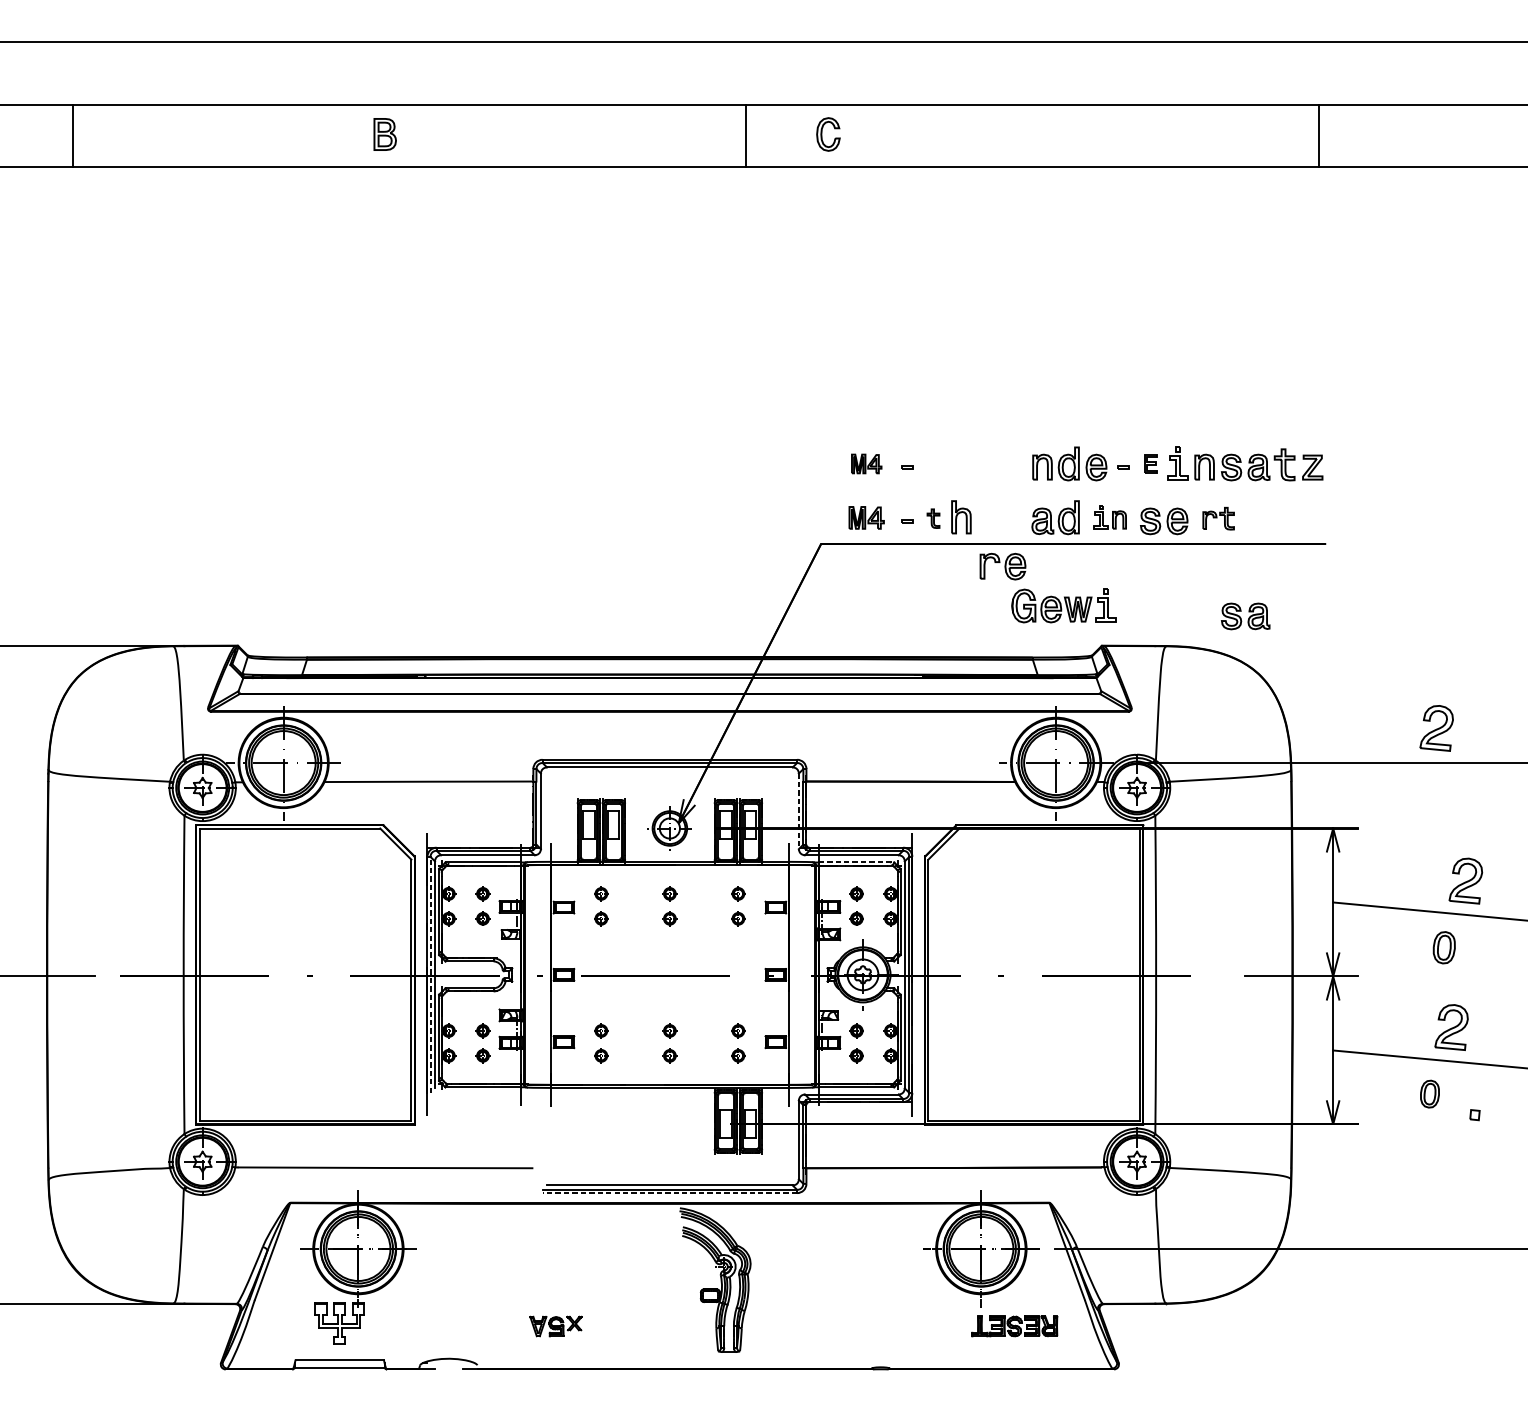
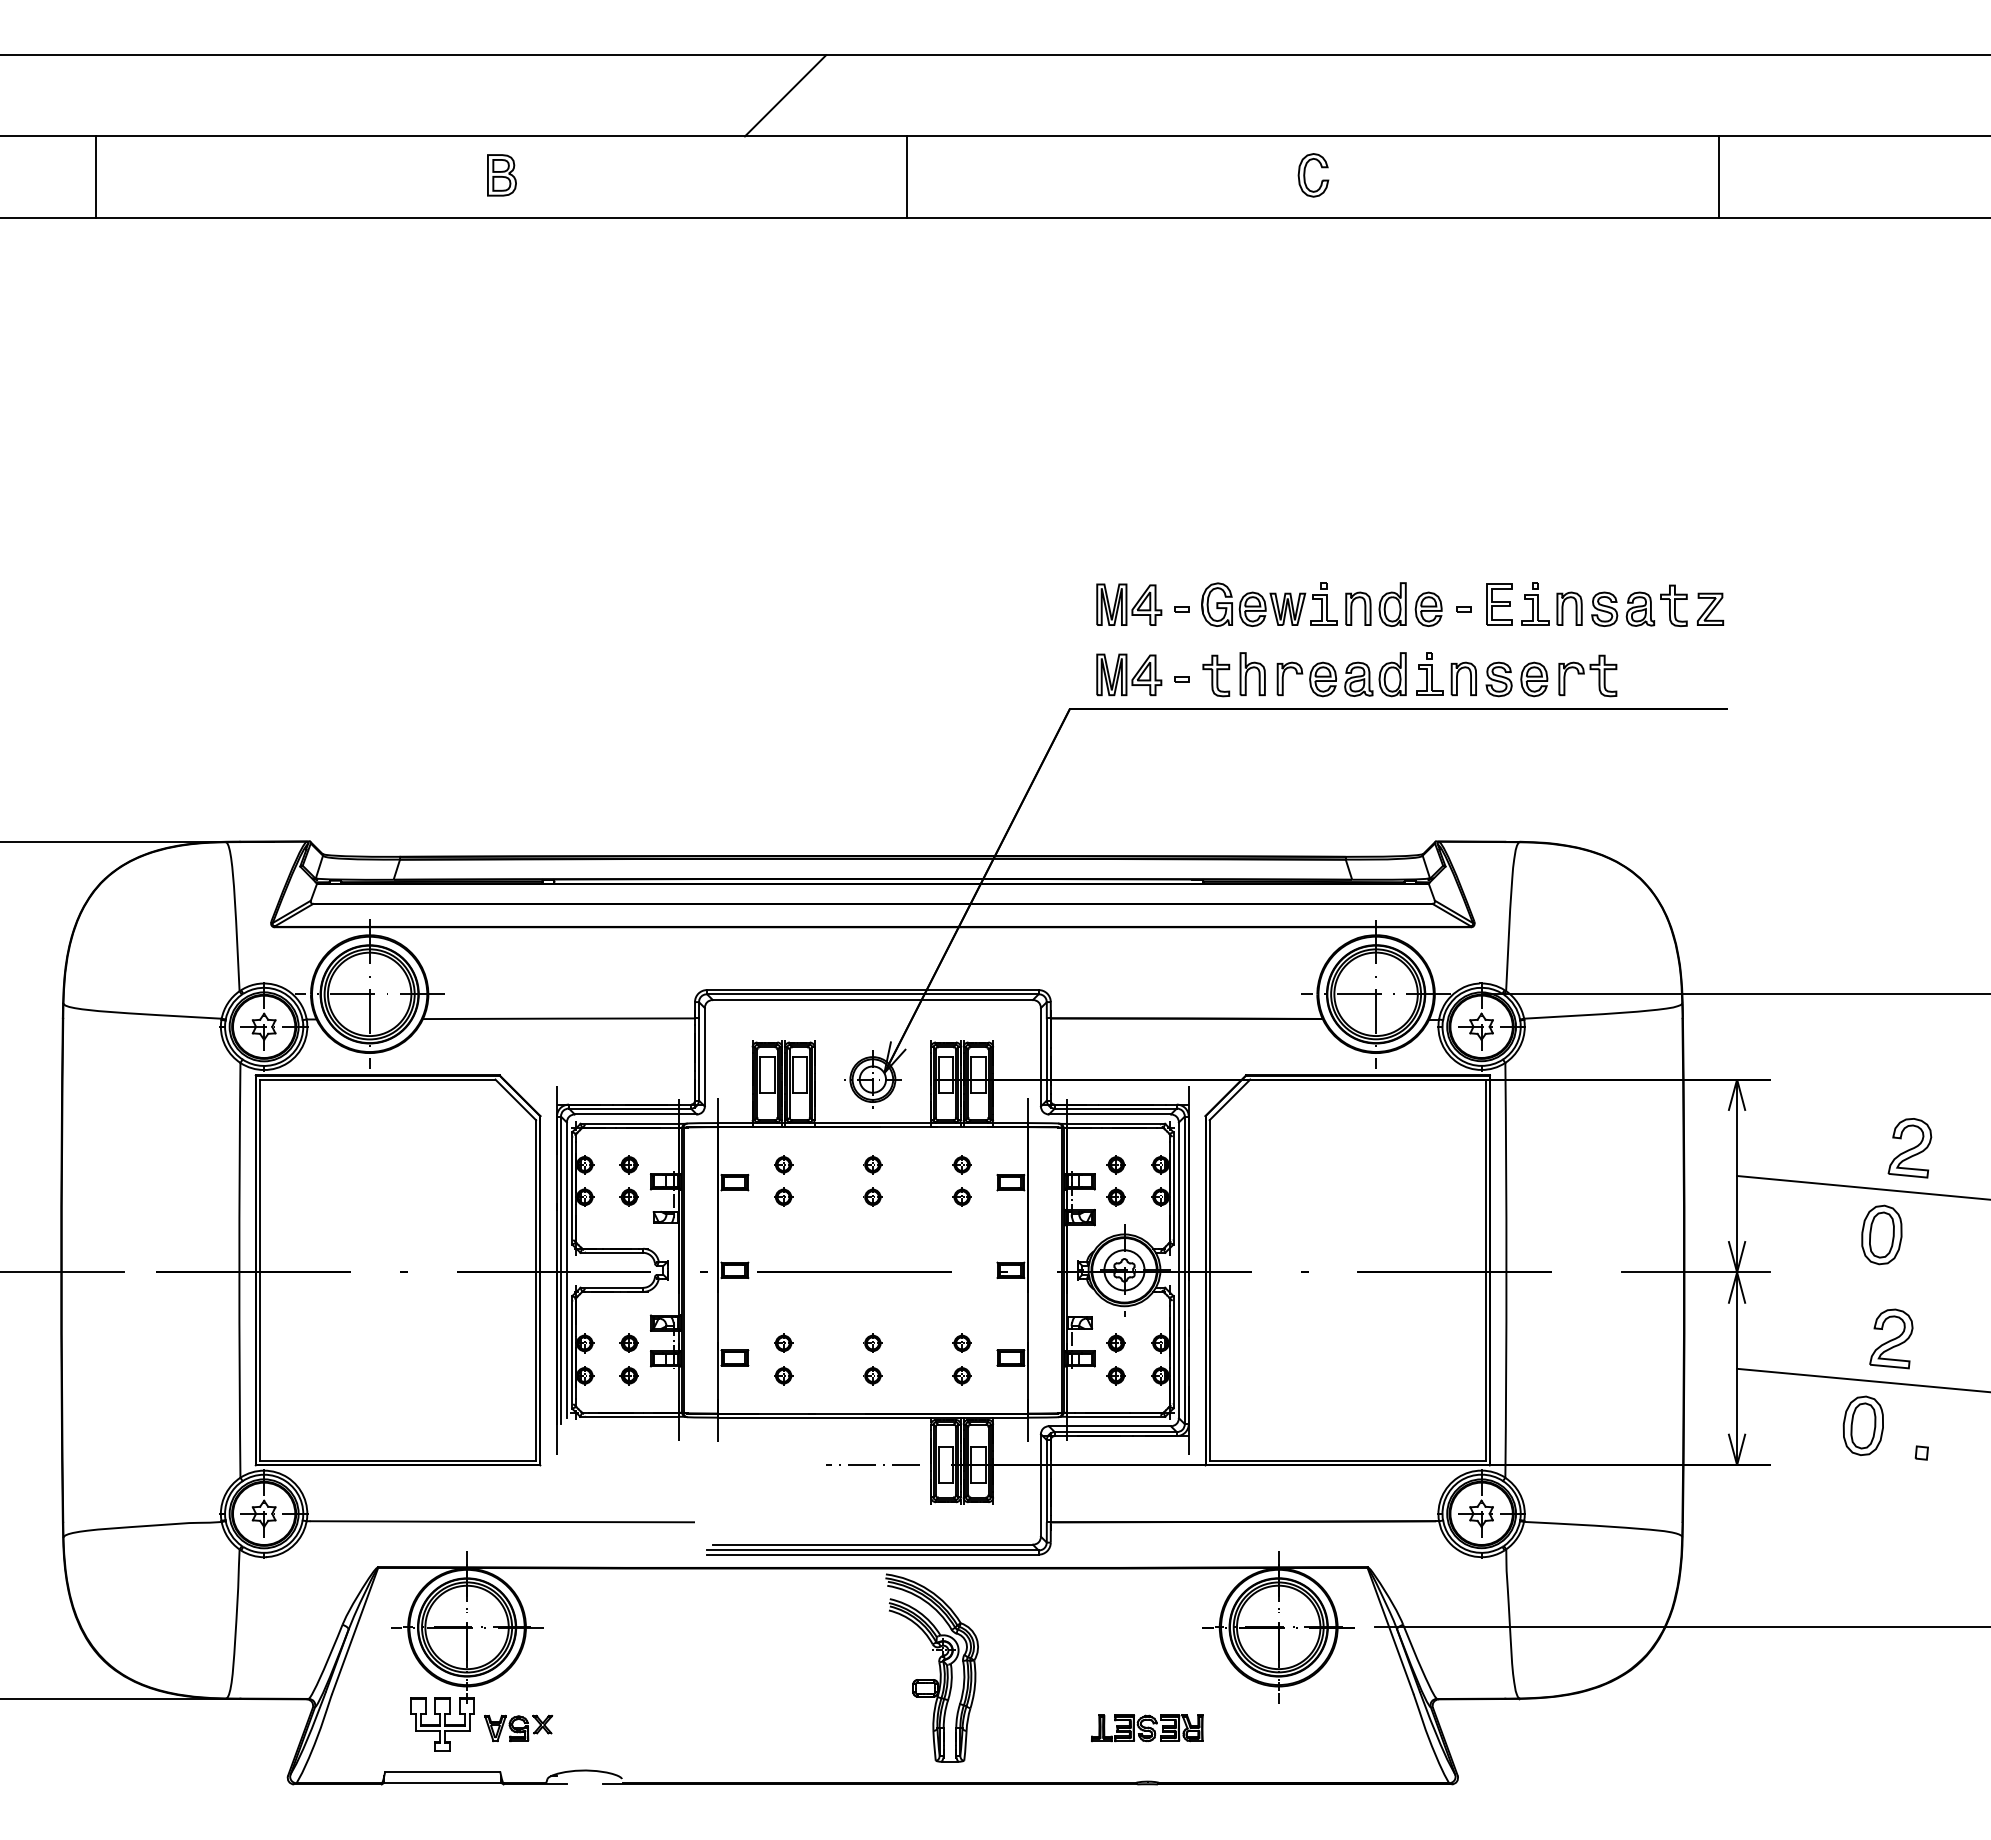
line: (602, 73) -> (785, 95), added
part: (822, 134) -> (1305, 175), moved
line: (746, 135) -> (907, 176), moved
part: (866, 463) -> (1129, 604), size x1.67
part: (1150, 463) -> (1499, 604), size x1.67
part: (866, 517) -> (1129, 674), size x1.43
part: (1110, 517) -> (1446, 674), size x1.43
part: (933, 518) -> (1216, 675), size x1.67
part: (1218, 518) -> (1587, 675), size x1.43
part: (1002, 566) -> (1306, 679), moved
part: (1064, 605) -> (1269, 604), moved
part: (1245, 615) -> (1623, 802), removed
part: (1436, 728) -> (1871, 949), removed
line: (798, 811) -> (1040, 1057), dashed -> solid
line: (856, 862) -> (1116, 1123), dashed -> solid
part: (1444, 947) -> (1881, 1234), size x1.43
line: (430, 975) -> (561, 1270), dashed -> solid
part: (1429, 1093) -> (1862, 1425), size x1.67
line: (669, 1123) -> (872, 1464), added
line: (669, 1192) -> (872, 1554), dashed -> solid
part: (556, 1326) -> (518, 1728), moved
part: (1014, 1326) -> (1147, 1728), moved

